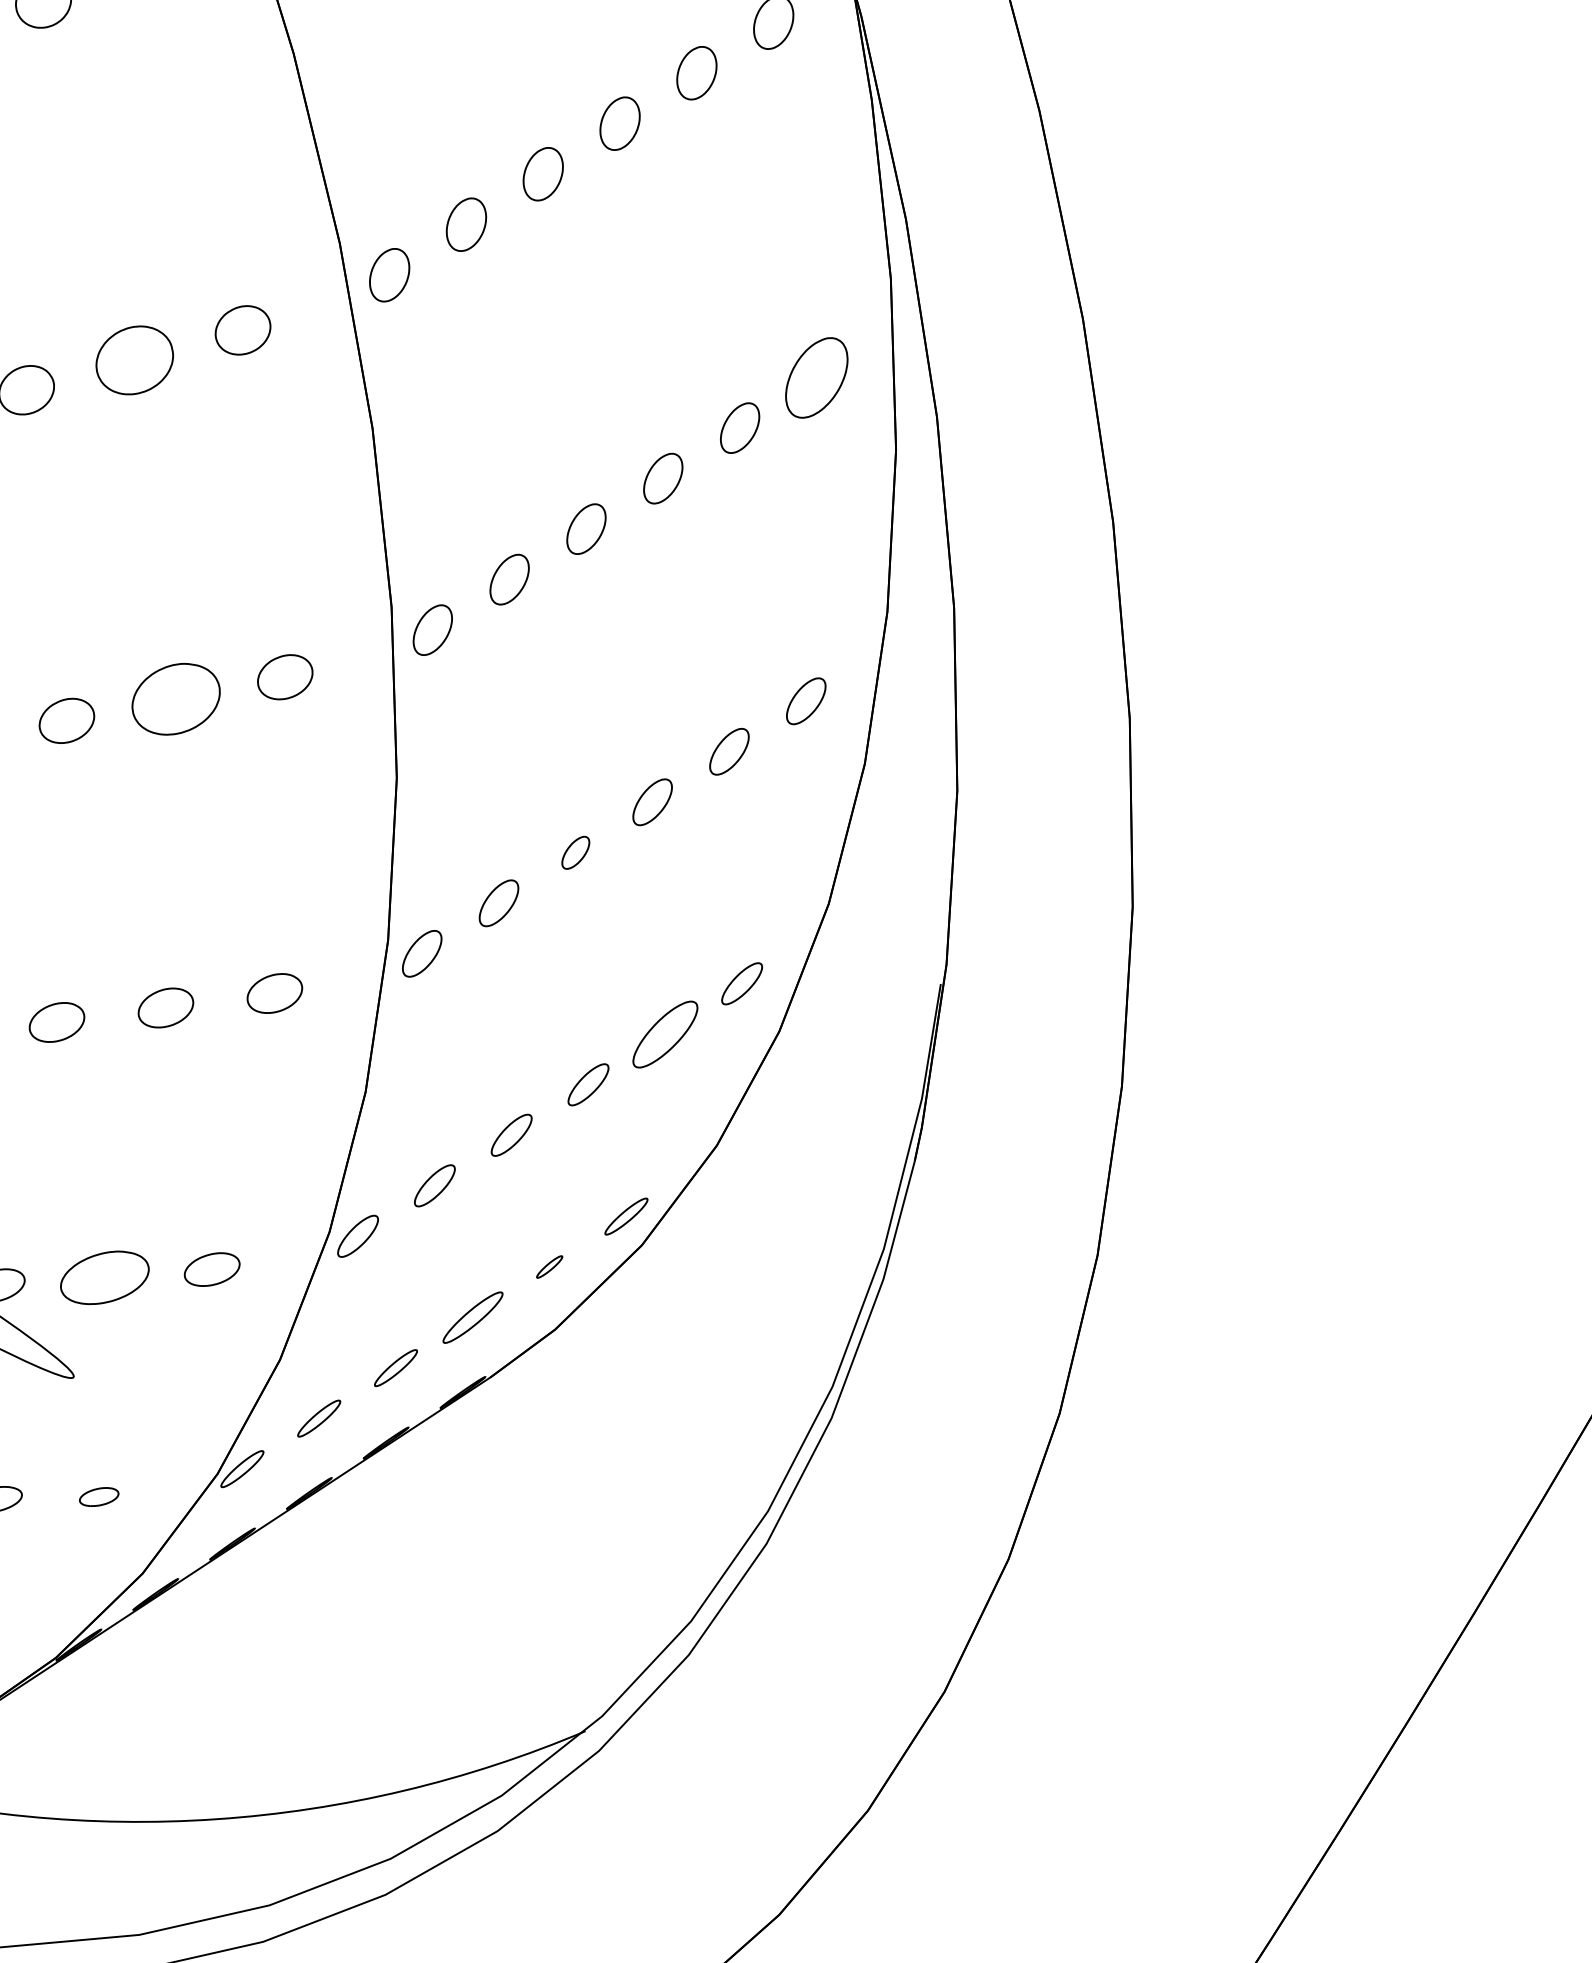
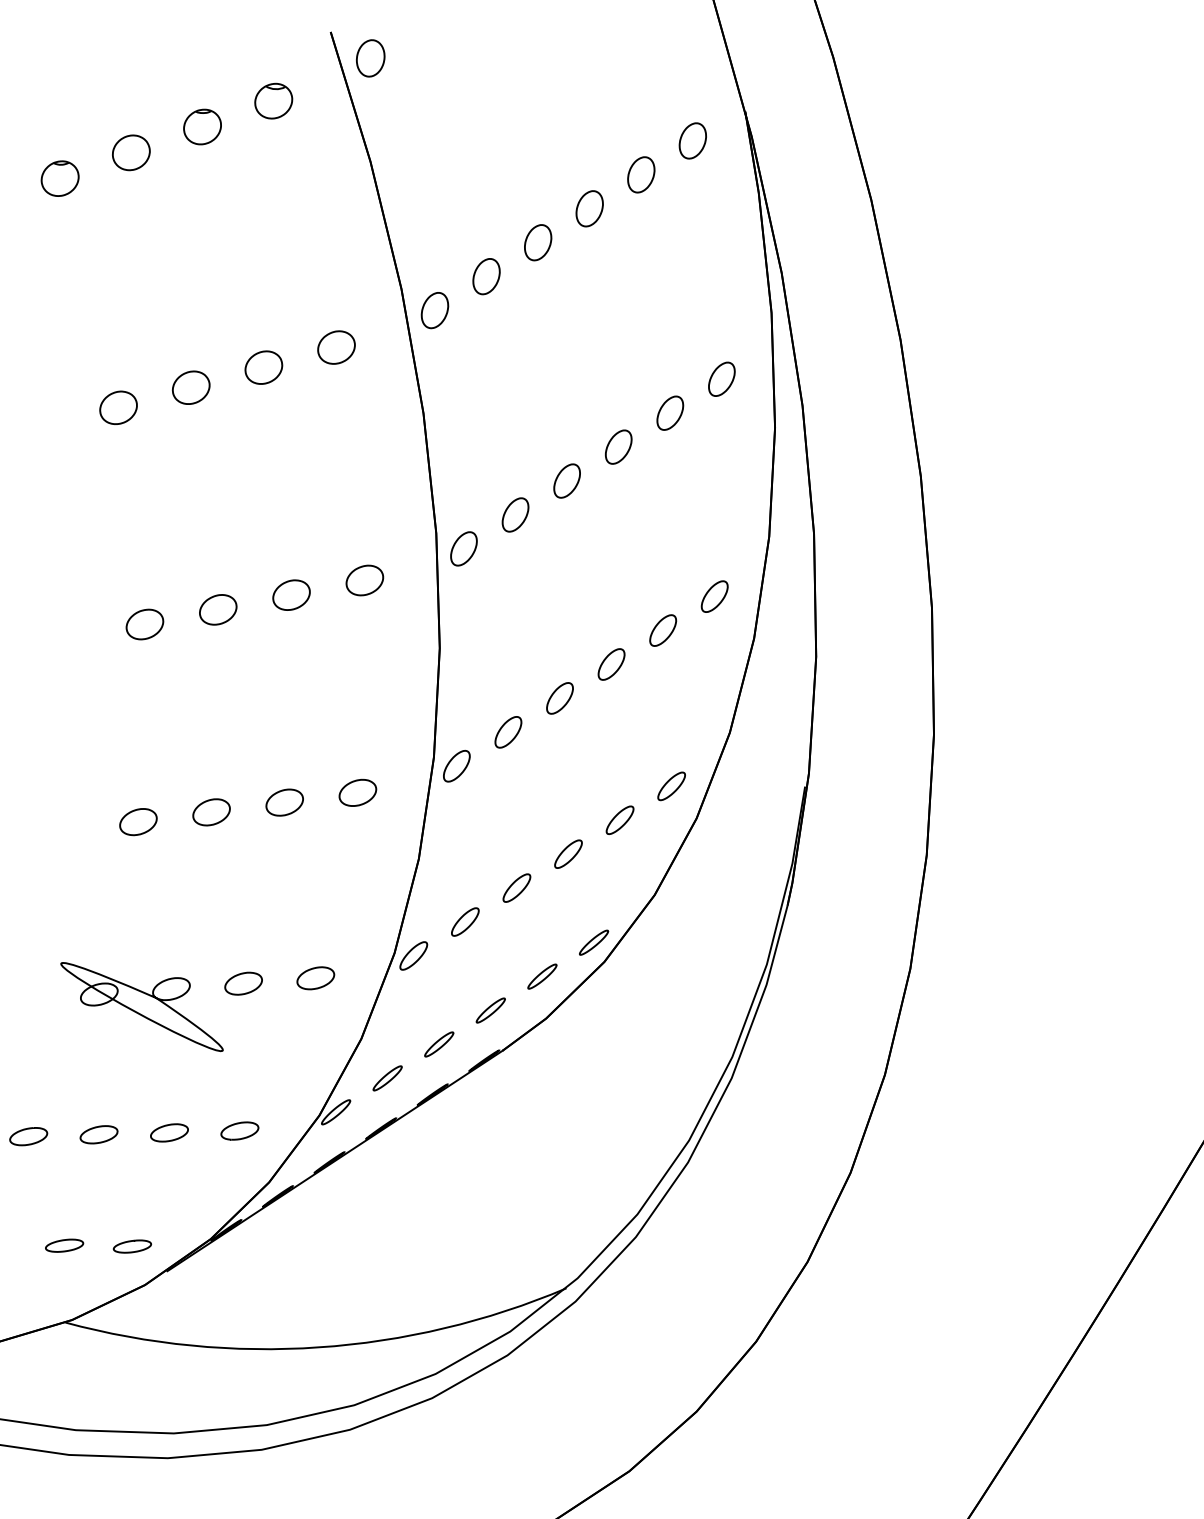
part: (134, 360) -> (263, 367), size x0.71
part: (816, 376) -> (721, 378), size x0.62
part: (175, 698) -> (291, 594), size x0.62
part: (575, 852) -> (559, 698), size x1.43
part: (664, 1033) -> (619, 819), size x0.62
part: (549, 1266) -> (542, 976), size x1.67
part: (104, 1277) -> (243, 983), size x0.62
part: (472, 1317) -> (490, 1010), size x0.71
part: (98, 1496) -> (239, 1130), size x1.43

